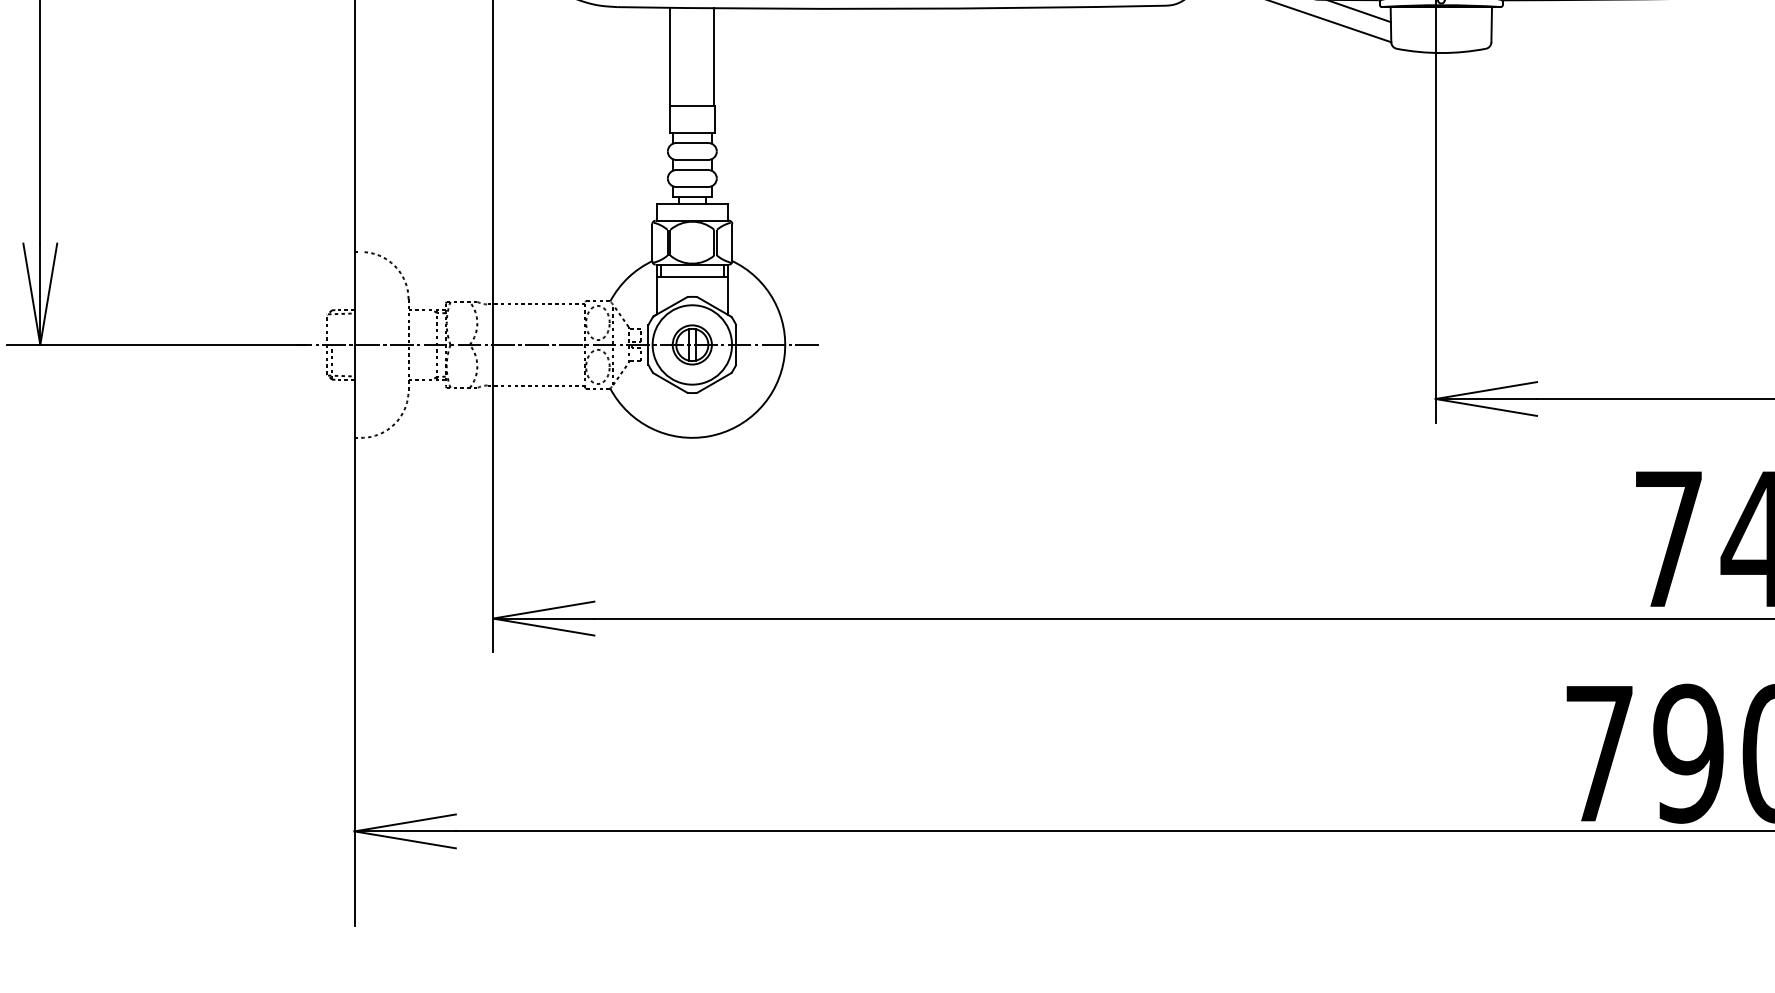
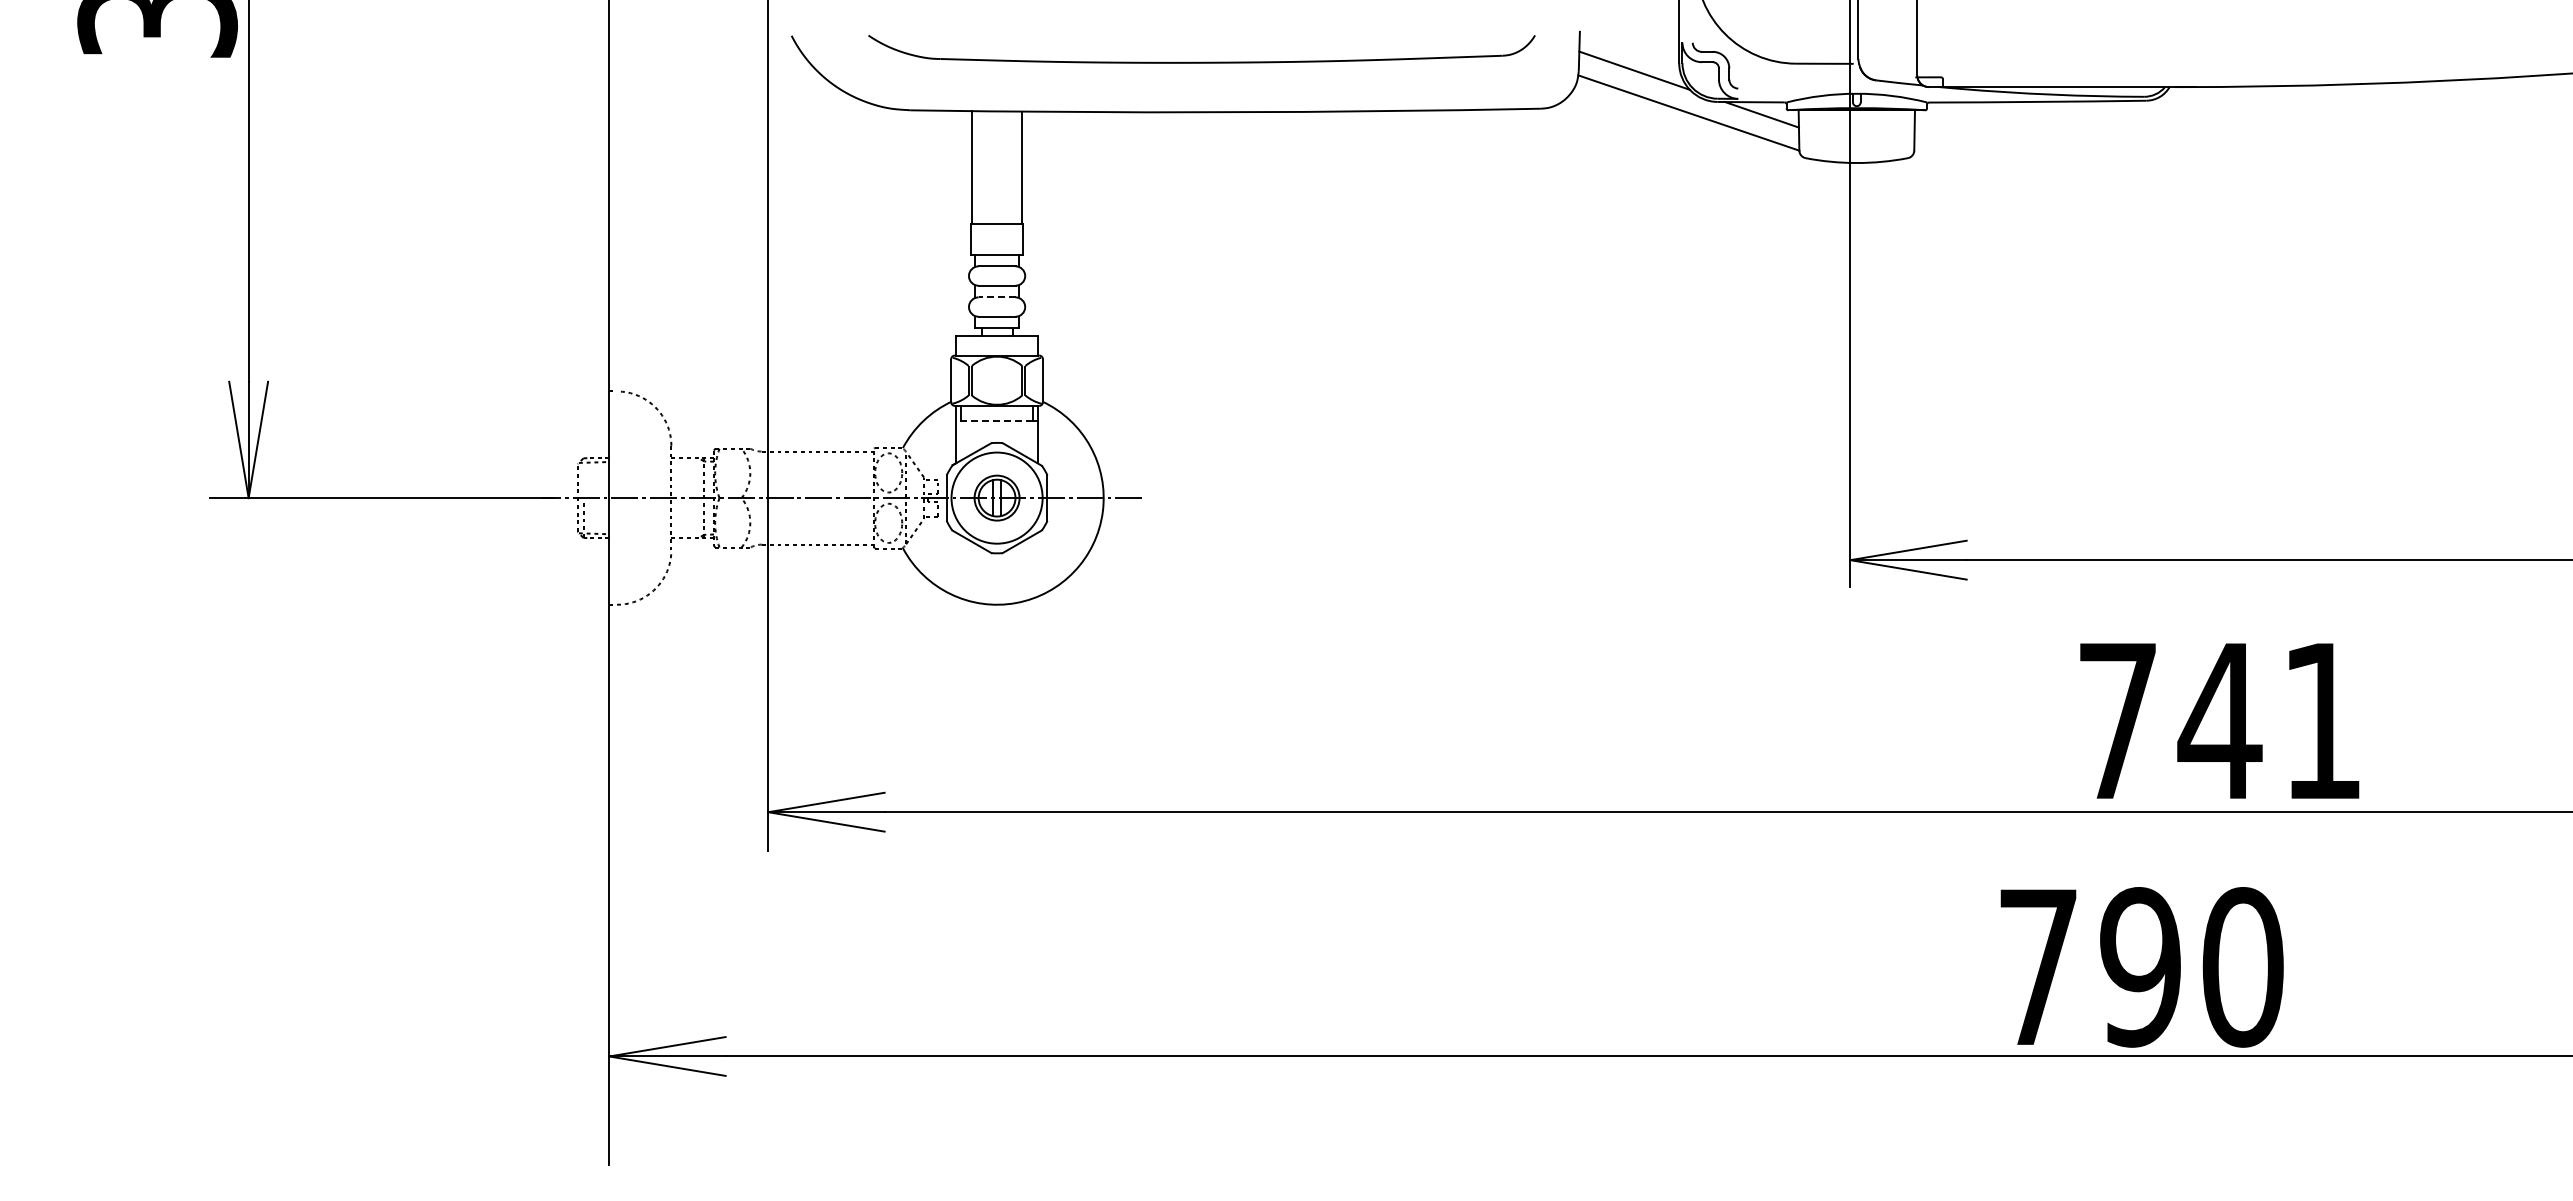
line: (691, 170) -> (996, 297), solid -> dashed
line: (690, 277) -> (994, 420), solid -> dashed

